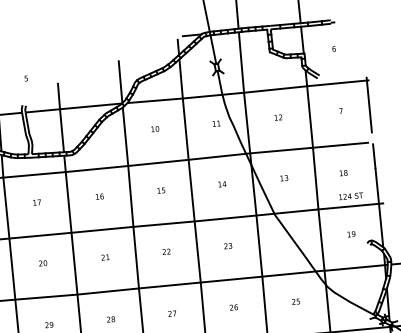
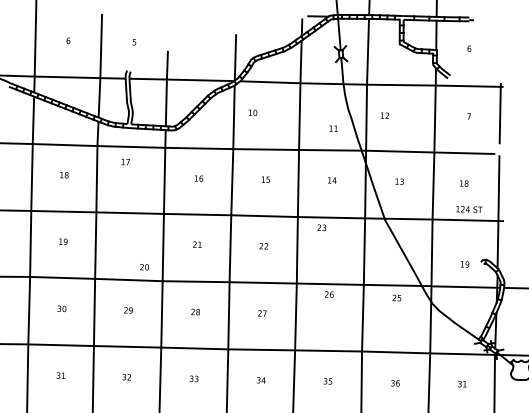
text: (278, 117) -> (385, 115), moved
text: (216, 123) -> (333, 128), moved
text: (154, 128) -> (252, 112), moved
text: (37, 202) -> (125, 162), moved
text: (351, 234) -> (465, 264), moved
text: (227, 245) -> (321, 227), moved
text: (43, 263) -> (144, 267), moved
text: (295, 301) -> (396, 297), moved
text: (234, 307) -> (329, 294), moved

